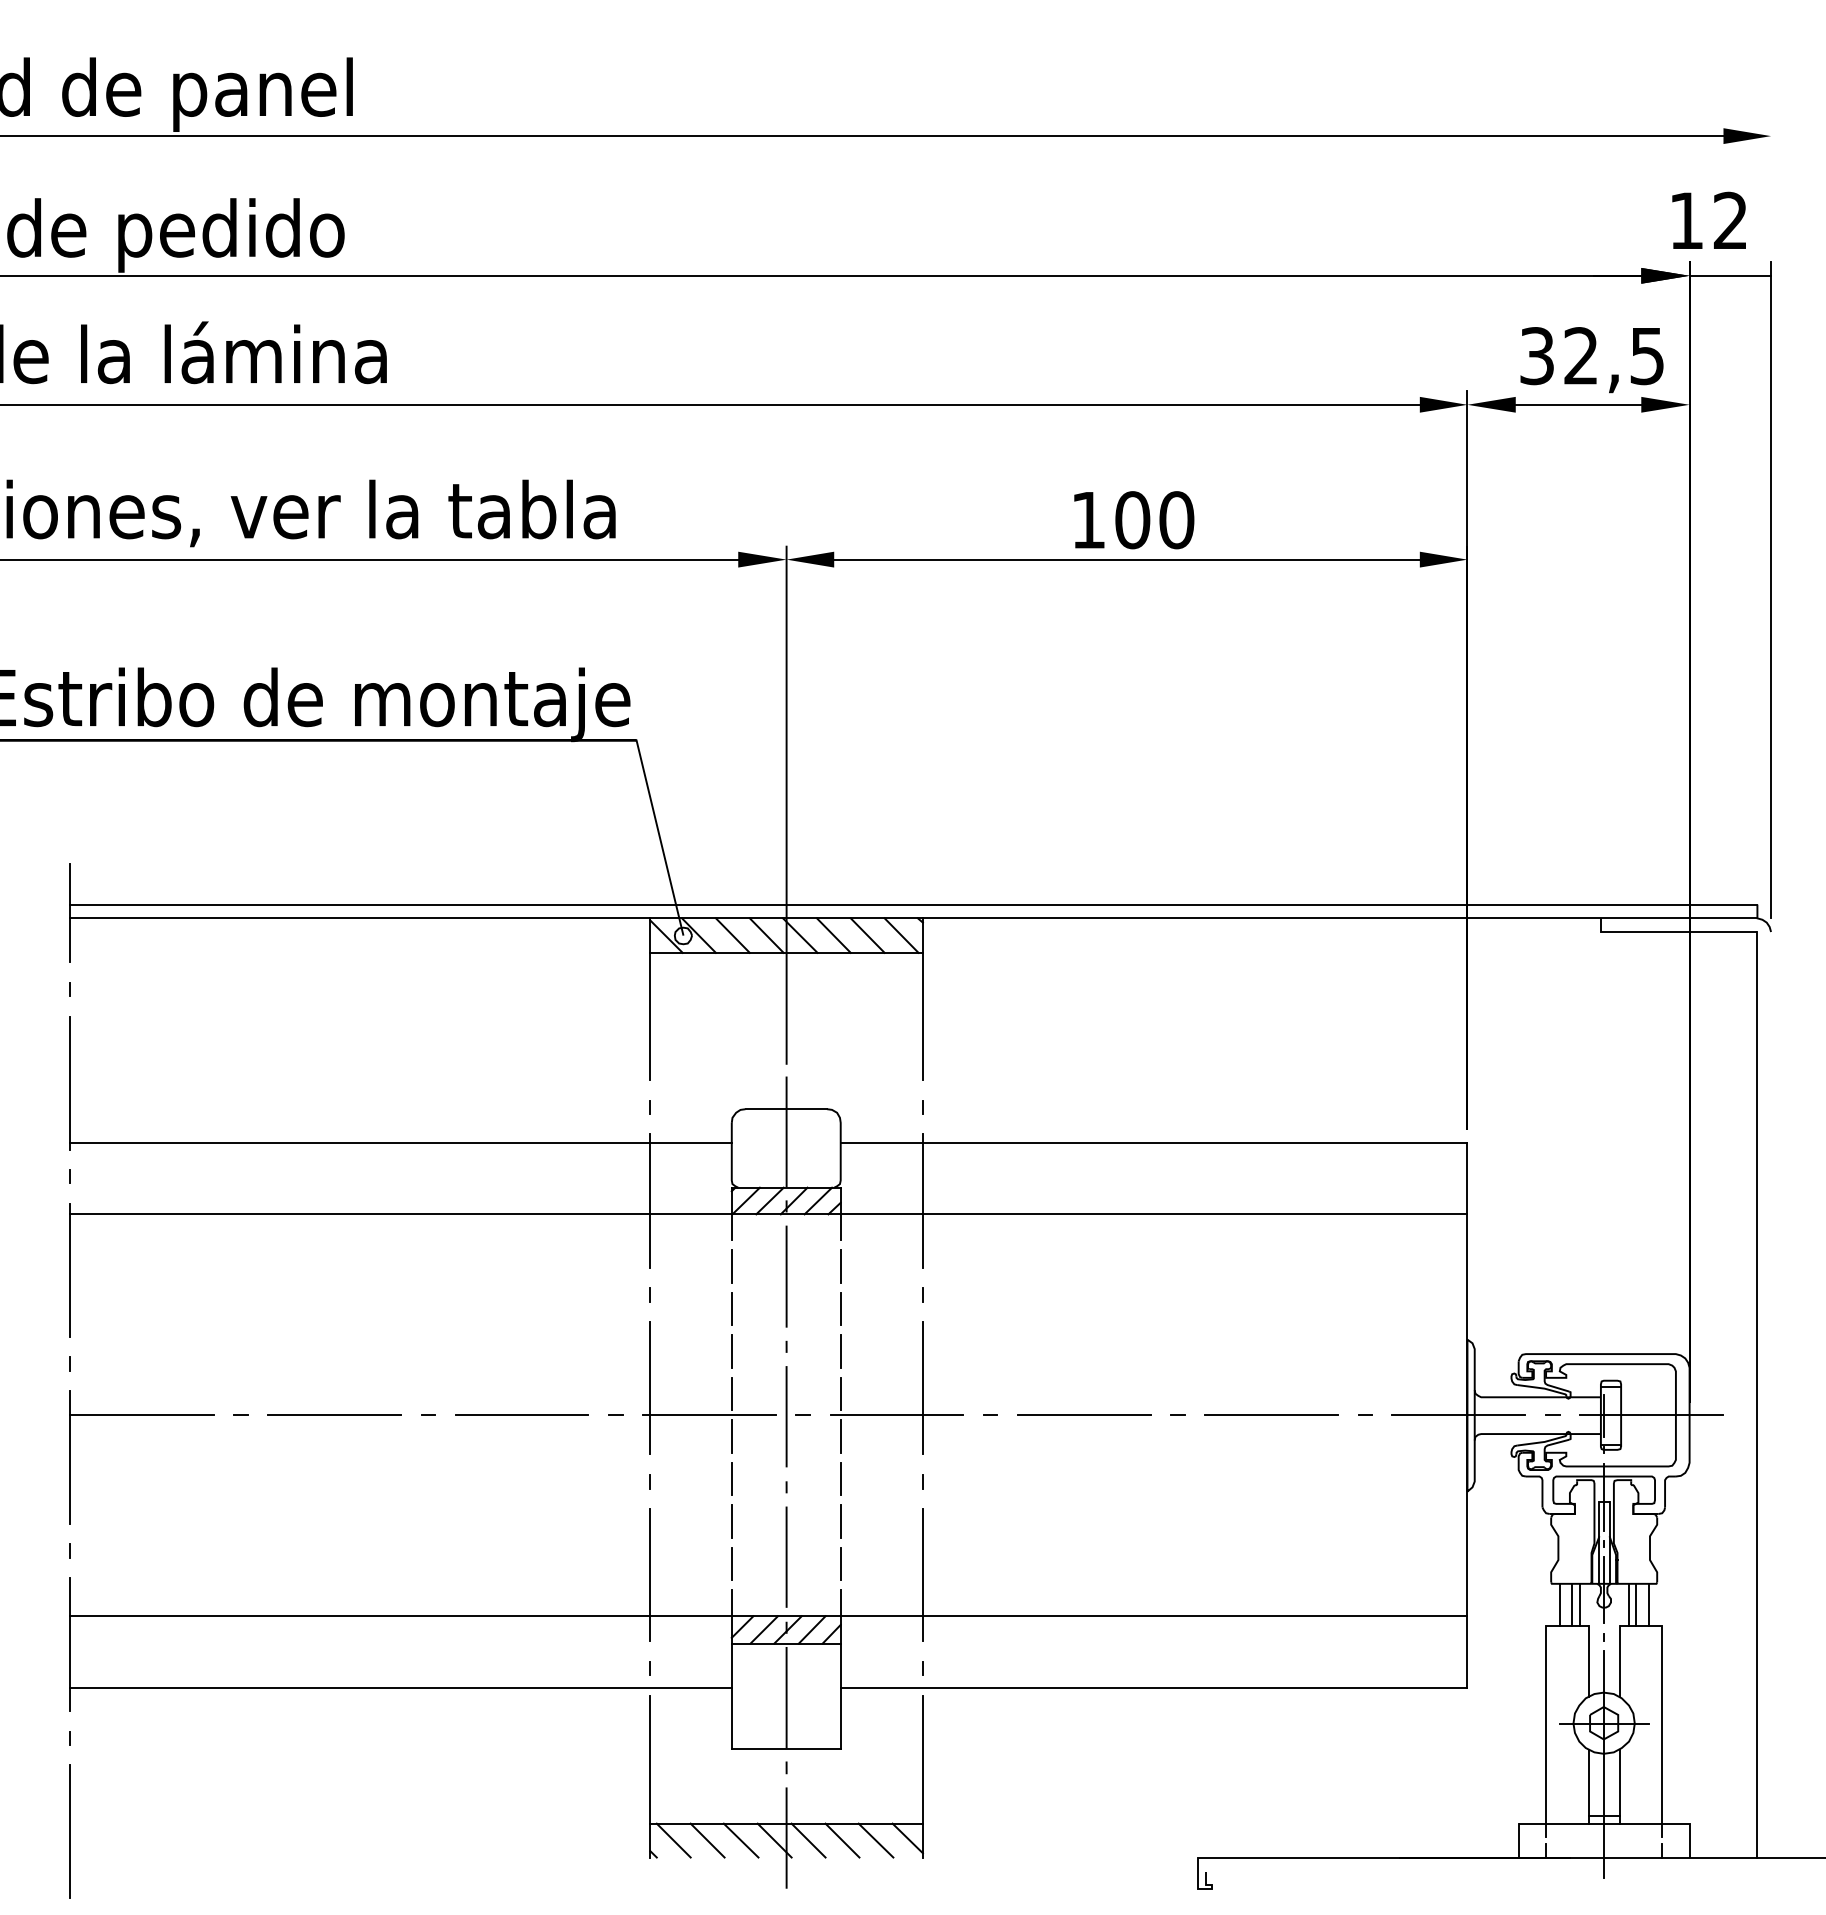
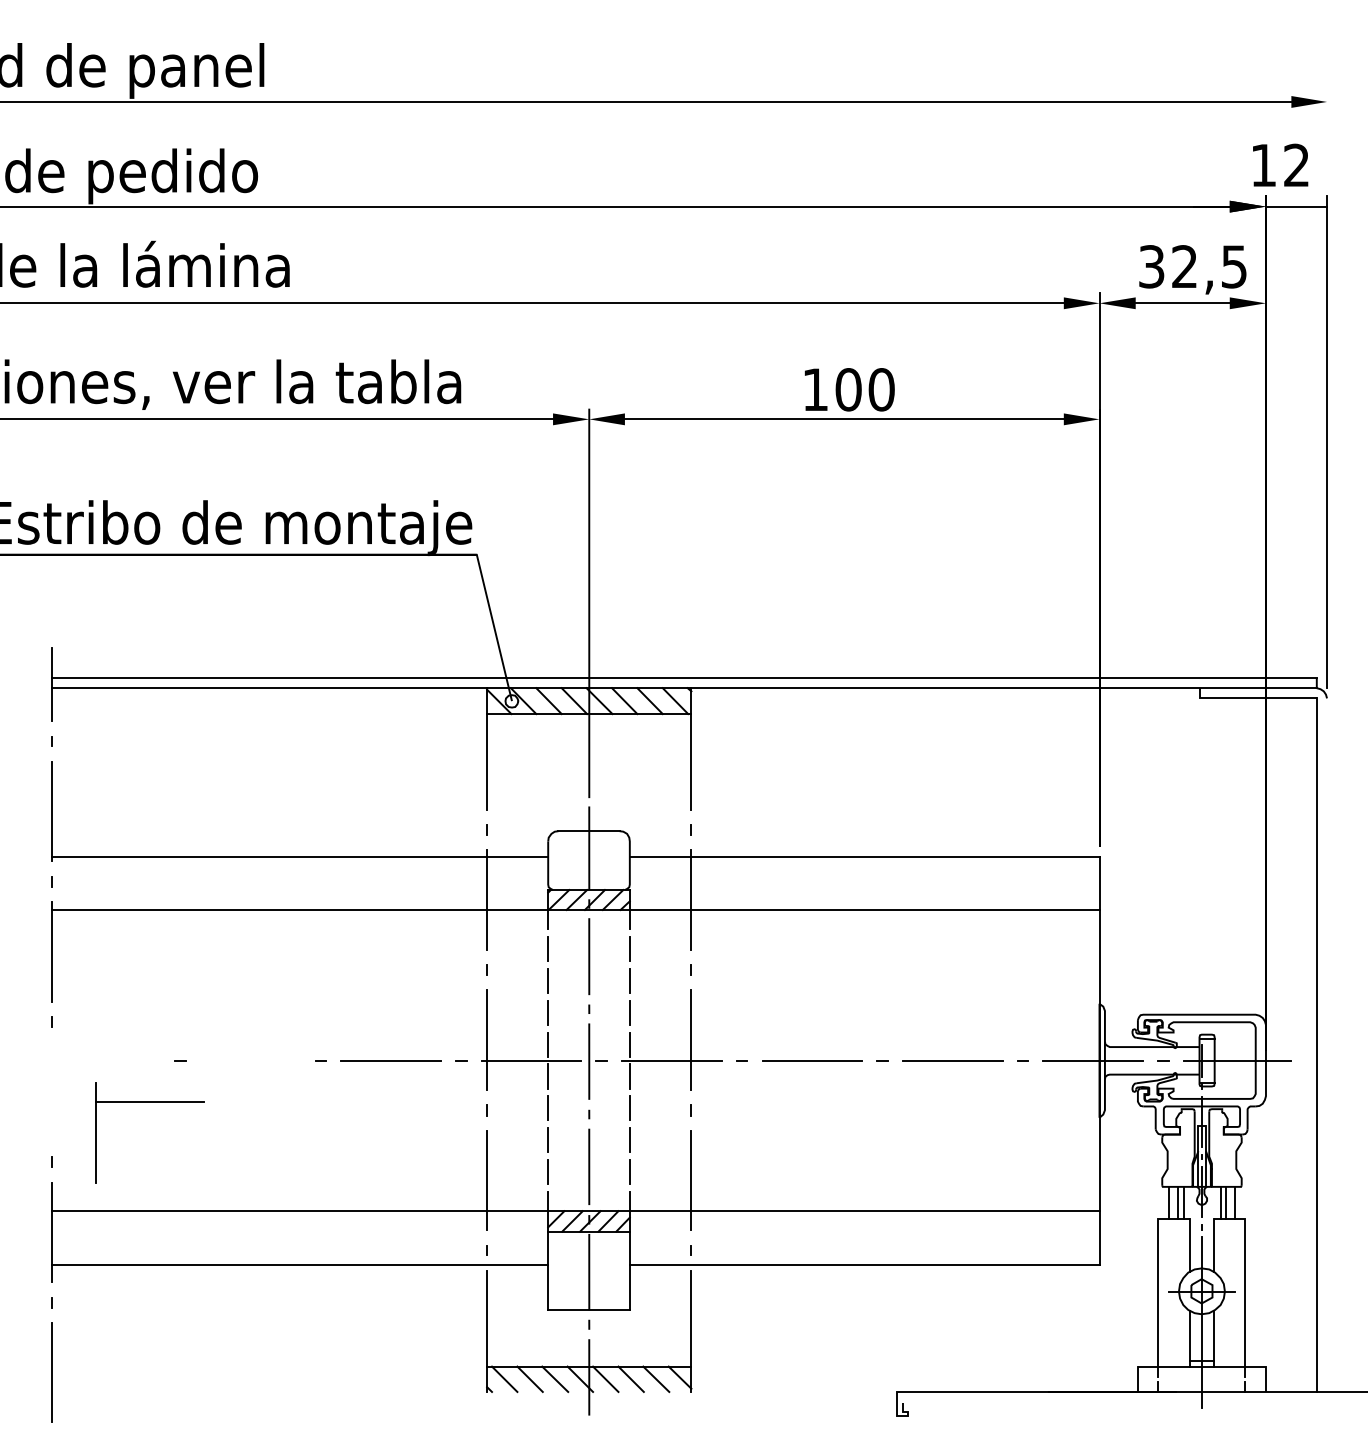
part: (141, 1415) -> (150, 1101), moved
line: (334, 1415) -> (250, 1060), removed

